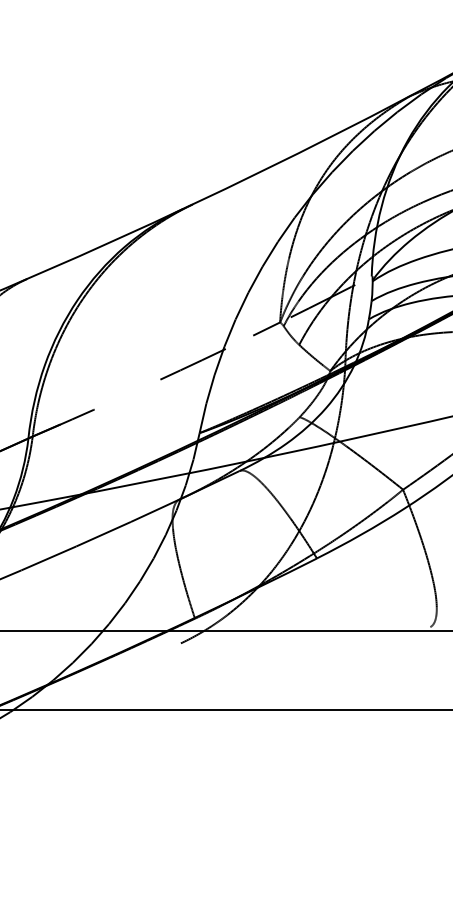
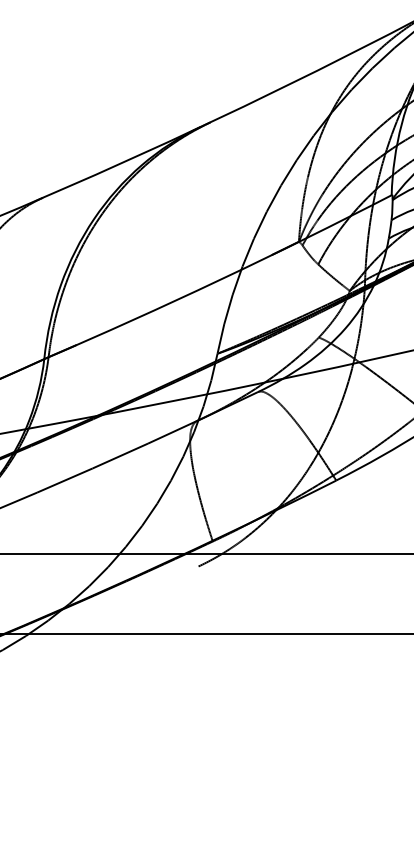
arc: (201, 360) -> (219, 280), dashed -> solid

